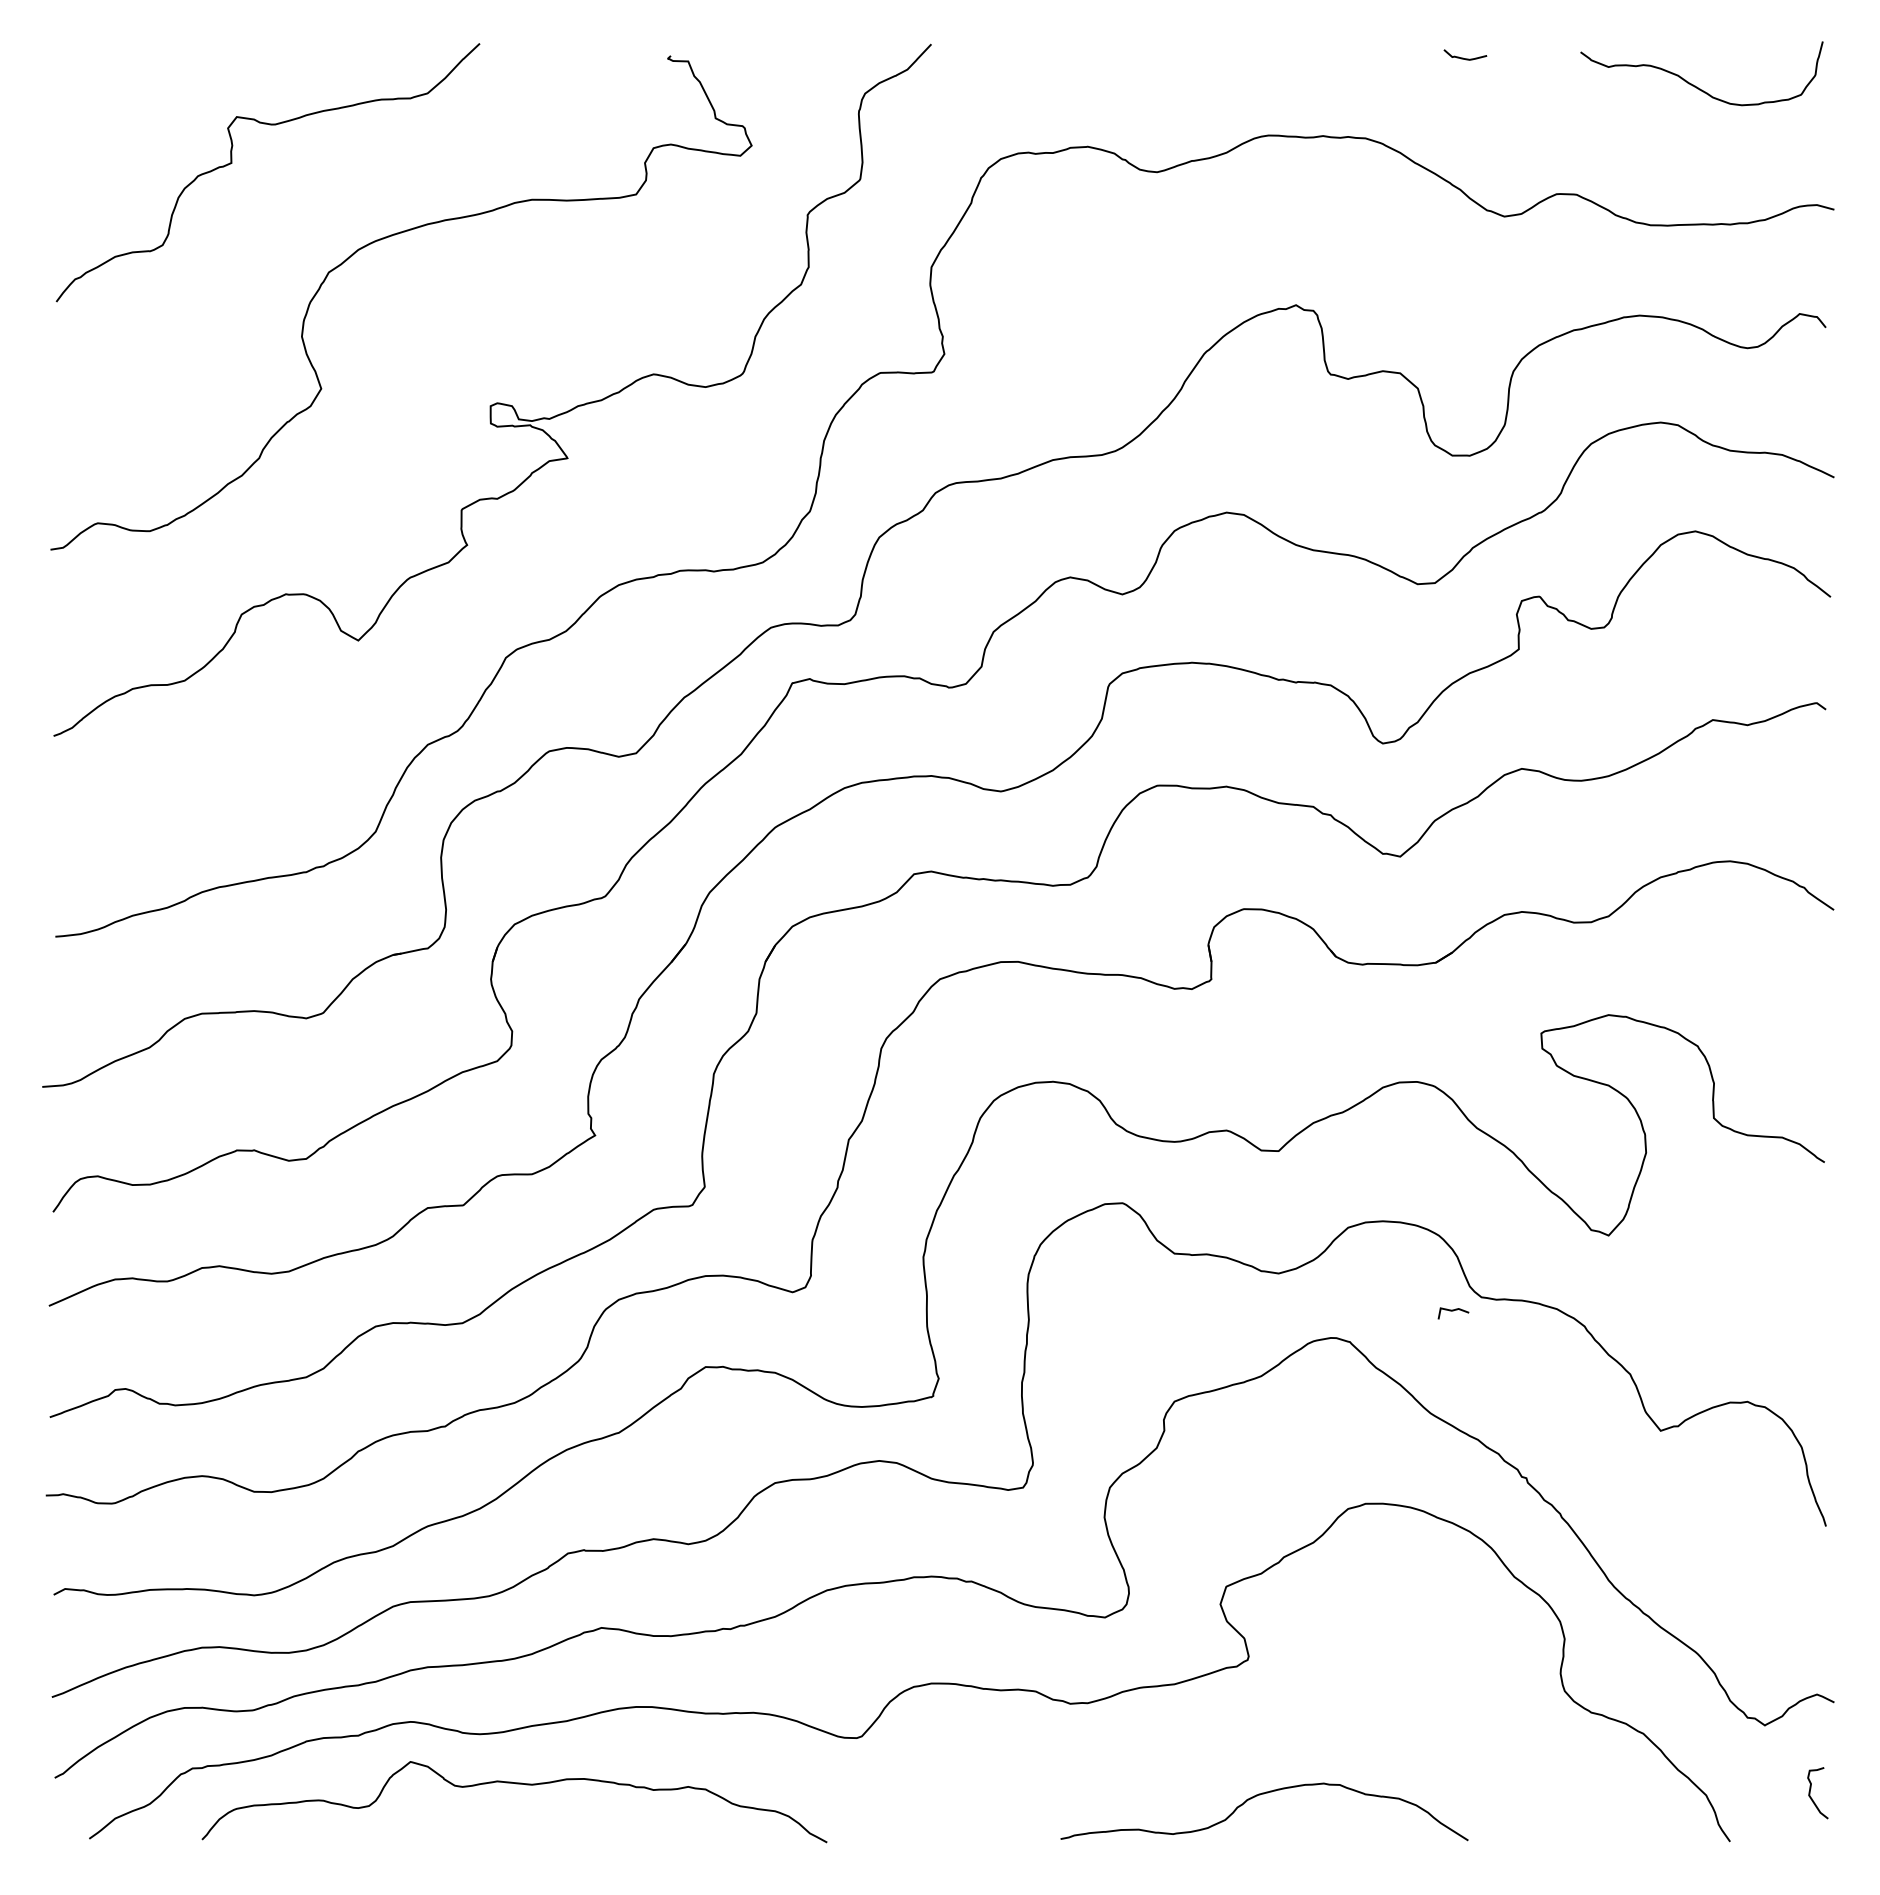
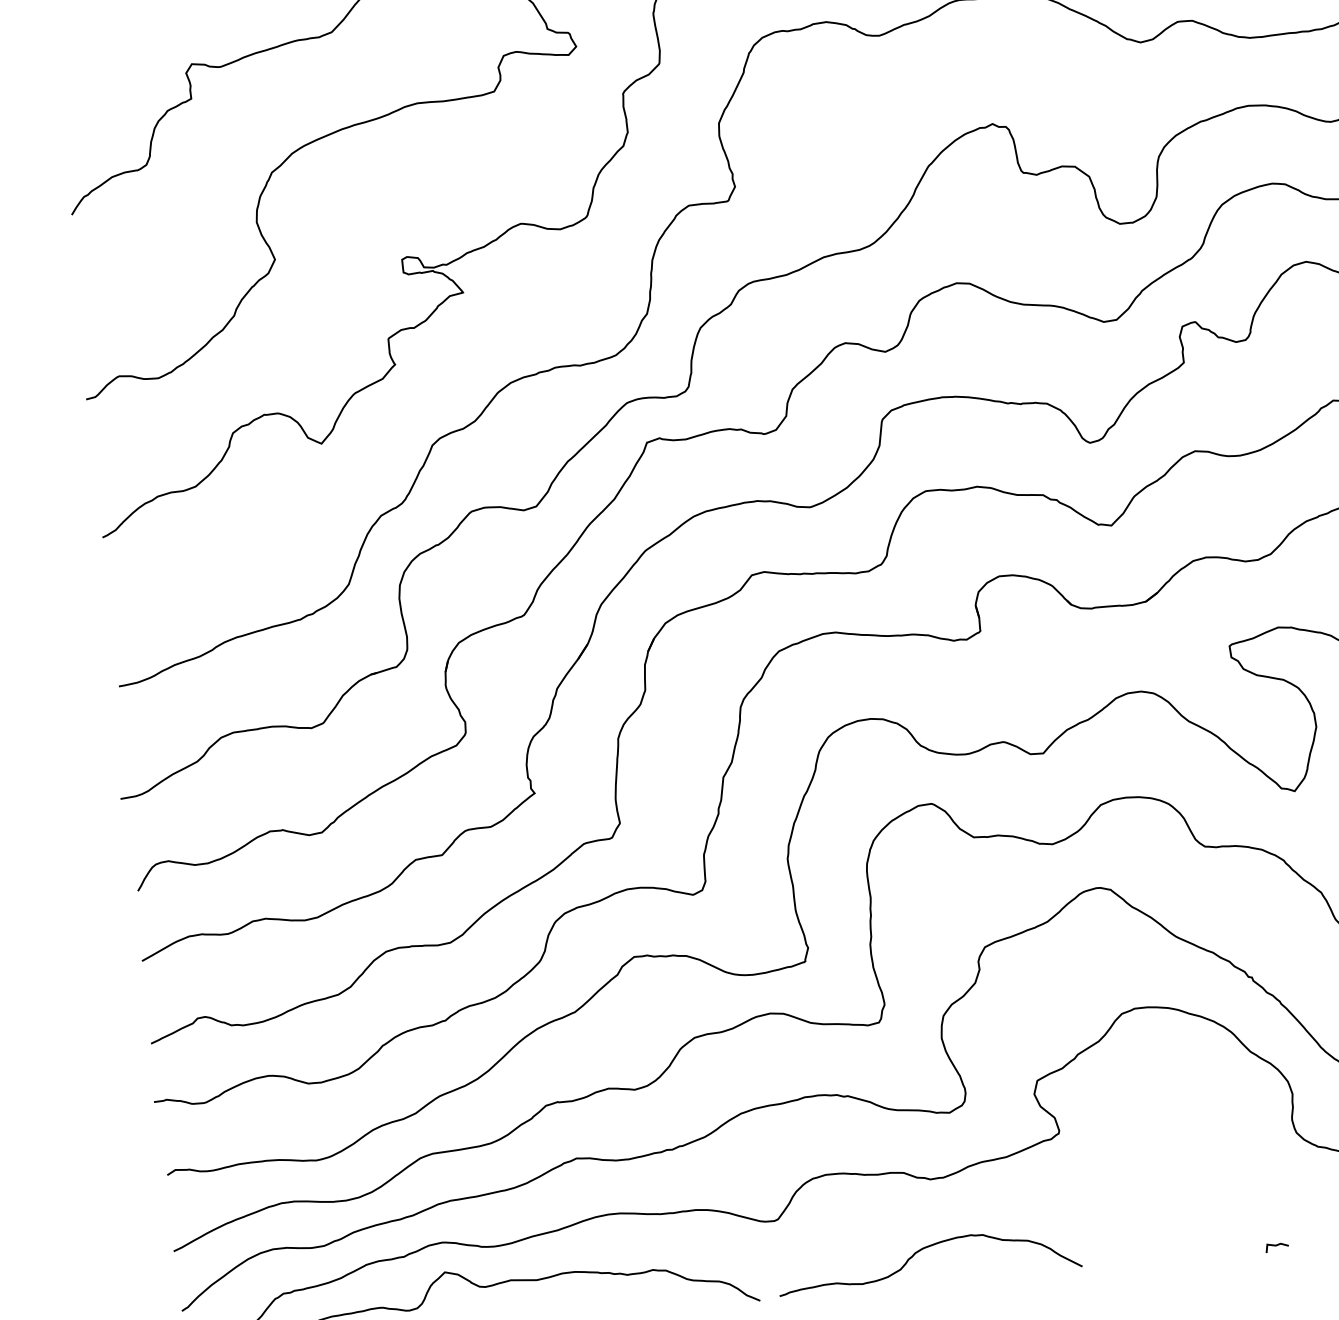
line: (1453, 1311) -> (1277, 1246), moved
curve: (1260, 1795) -> (924, 1248), moved

